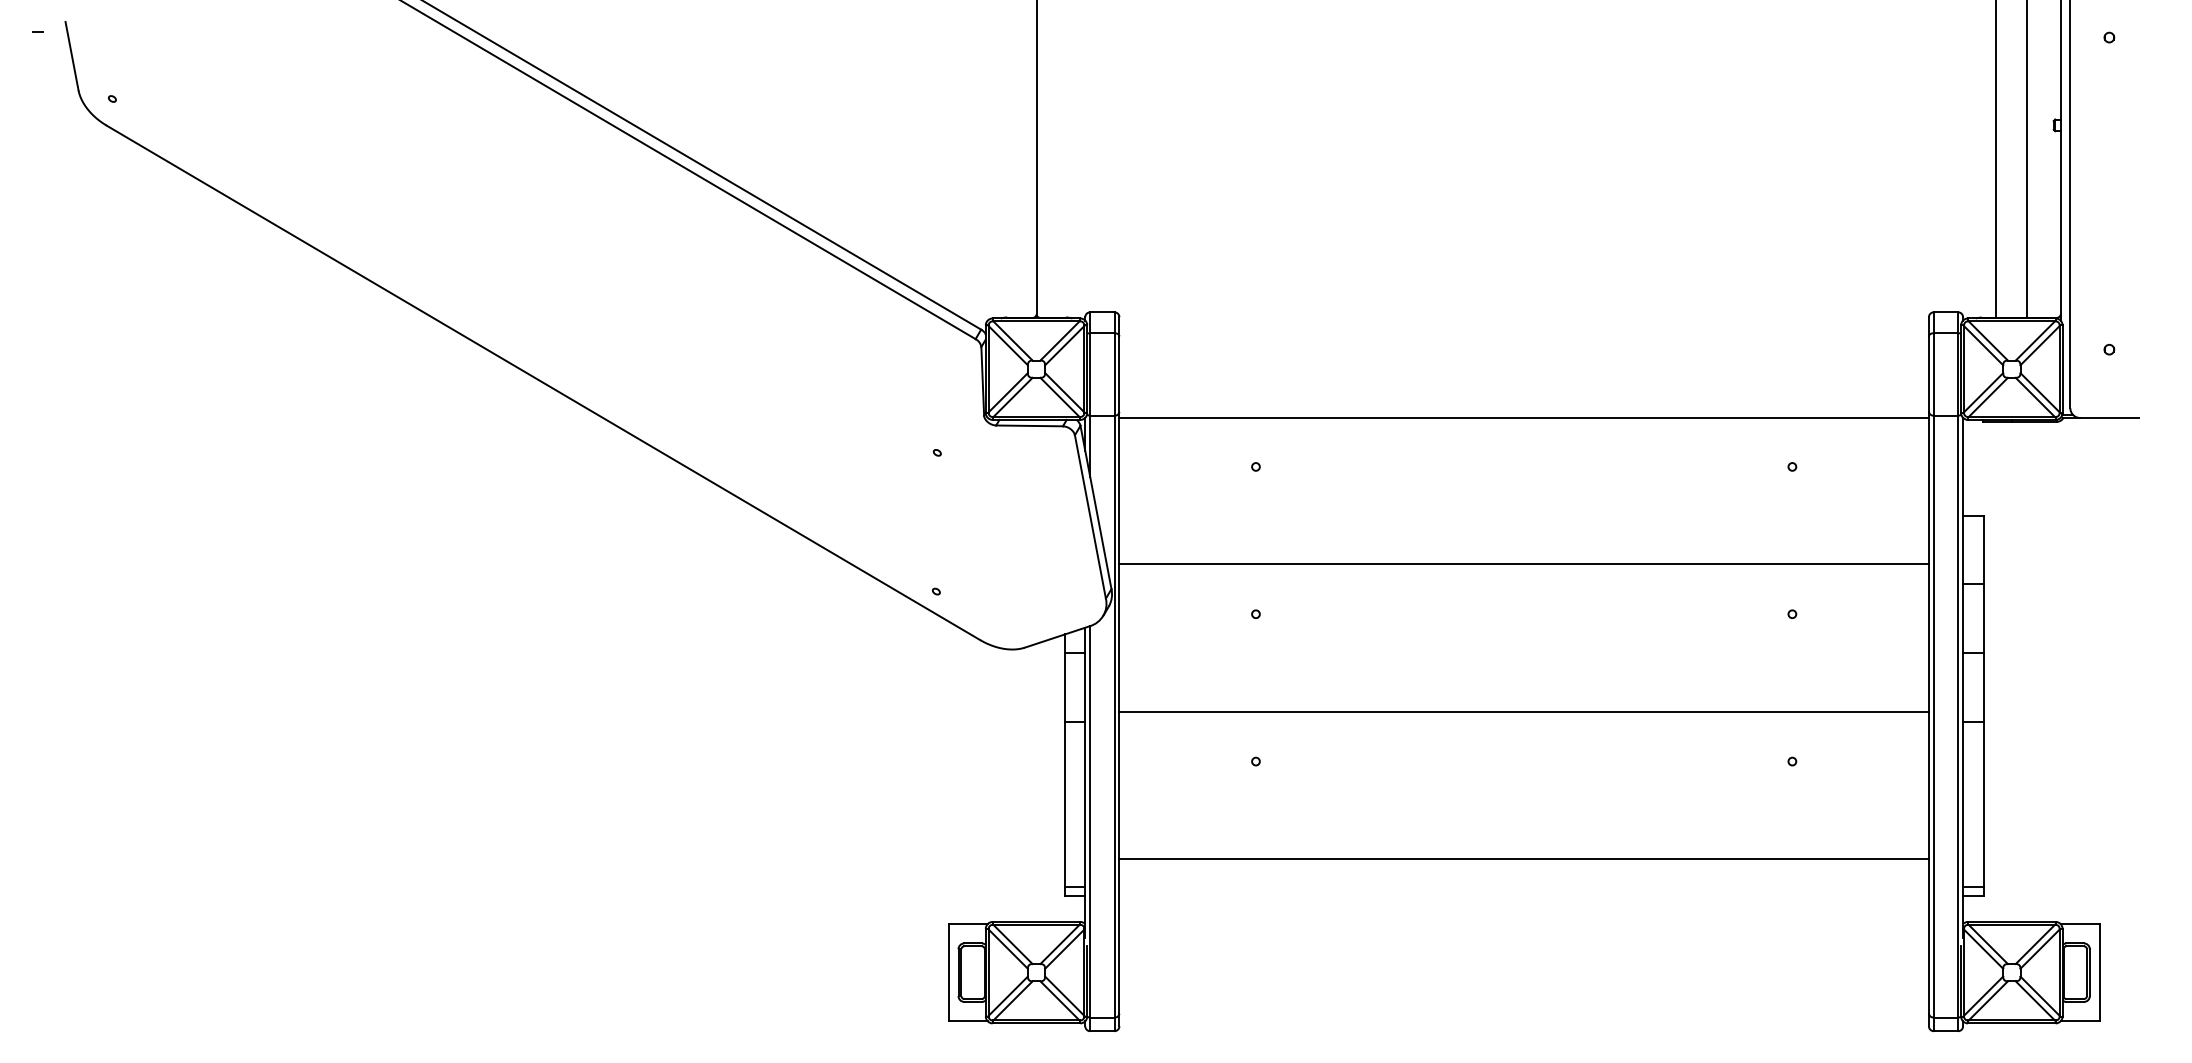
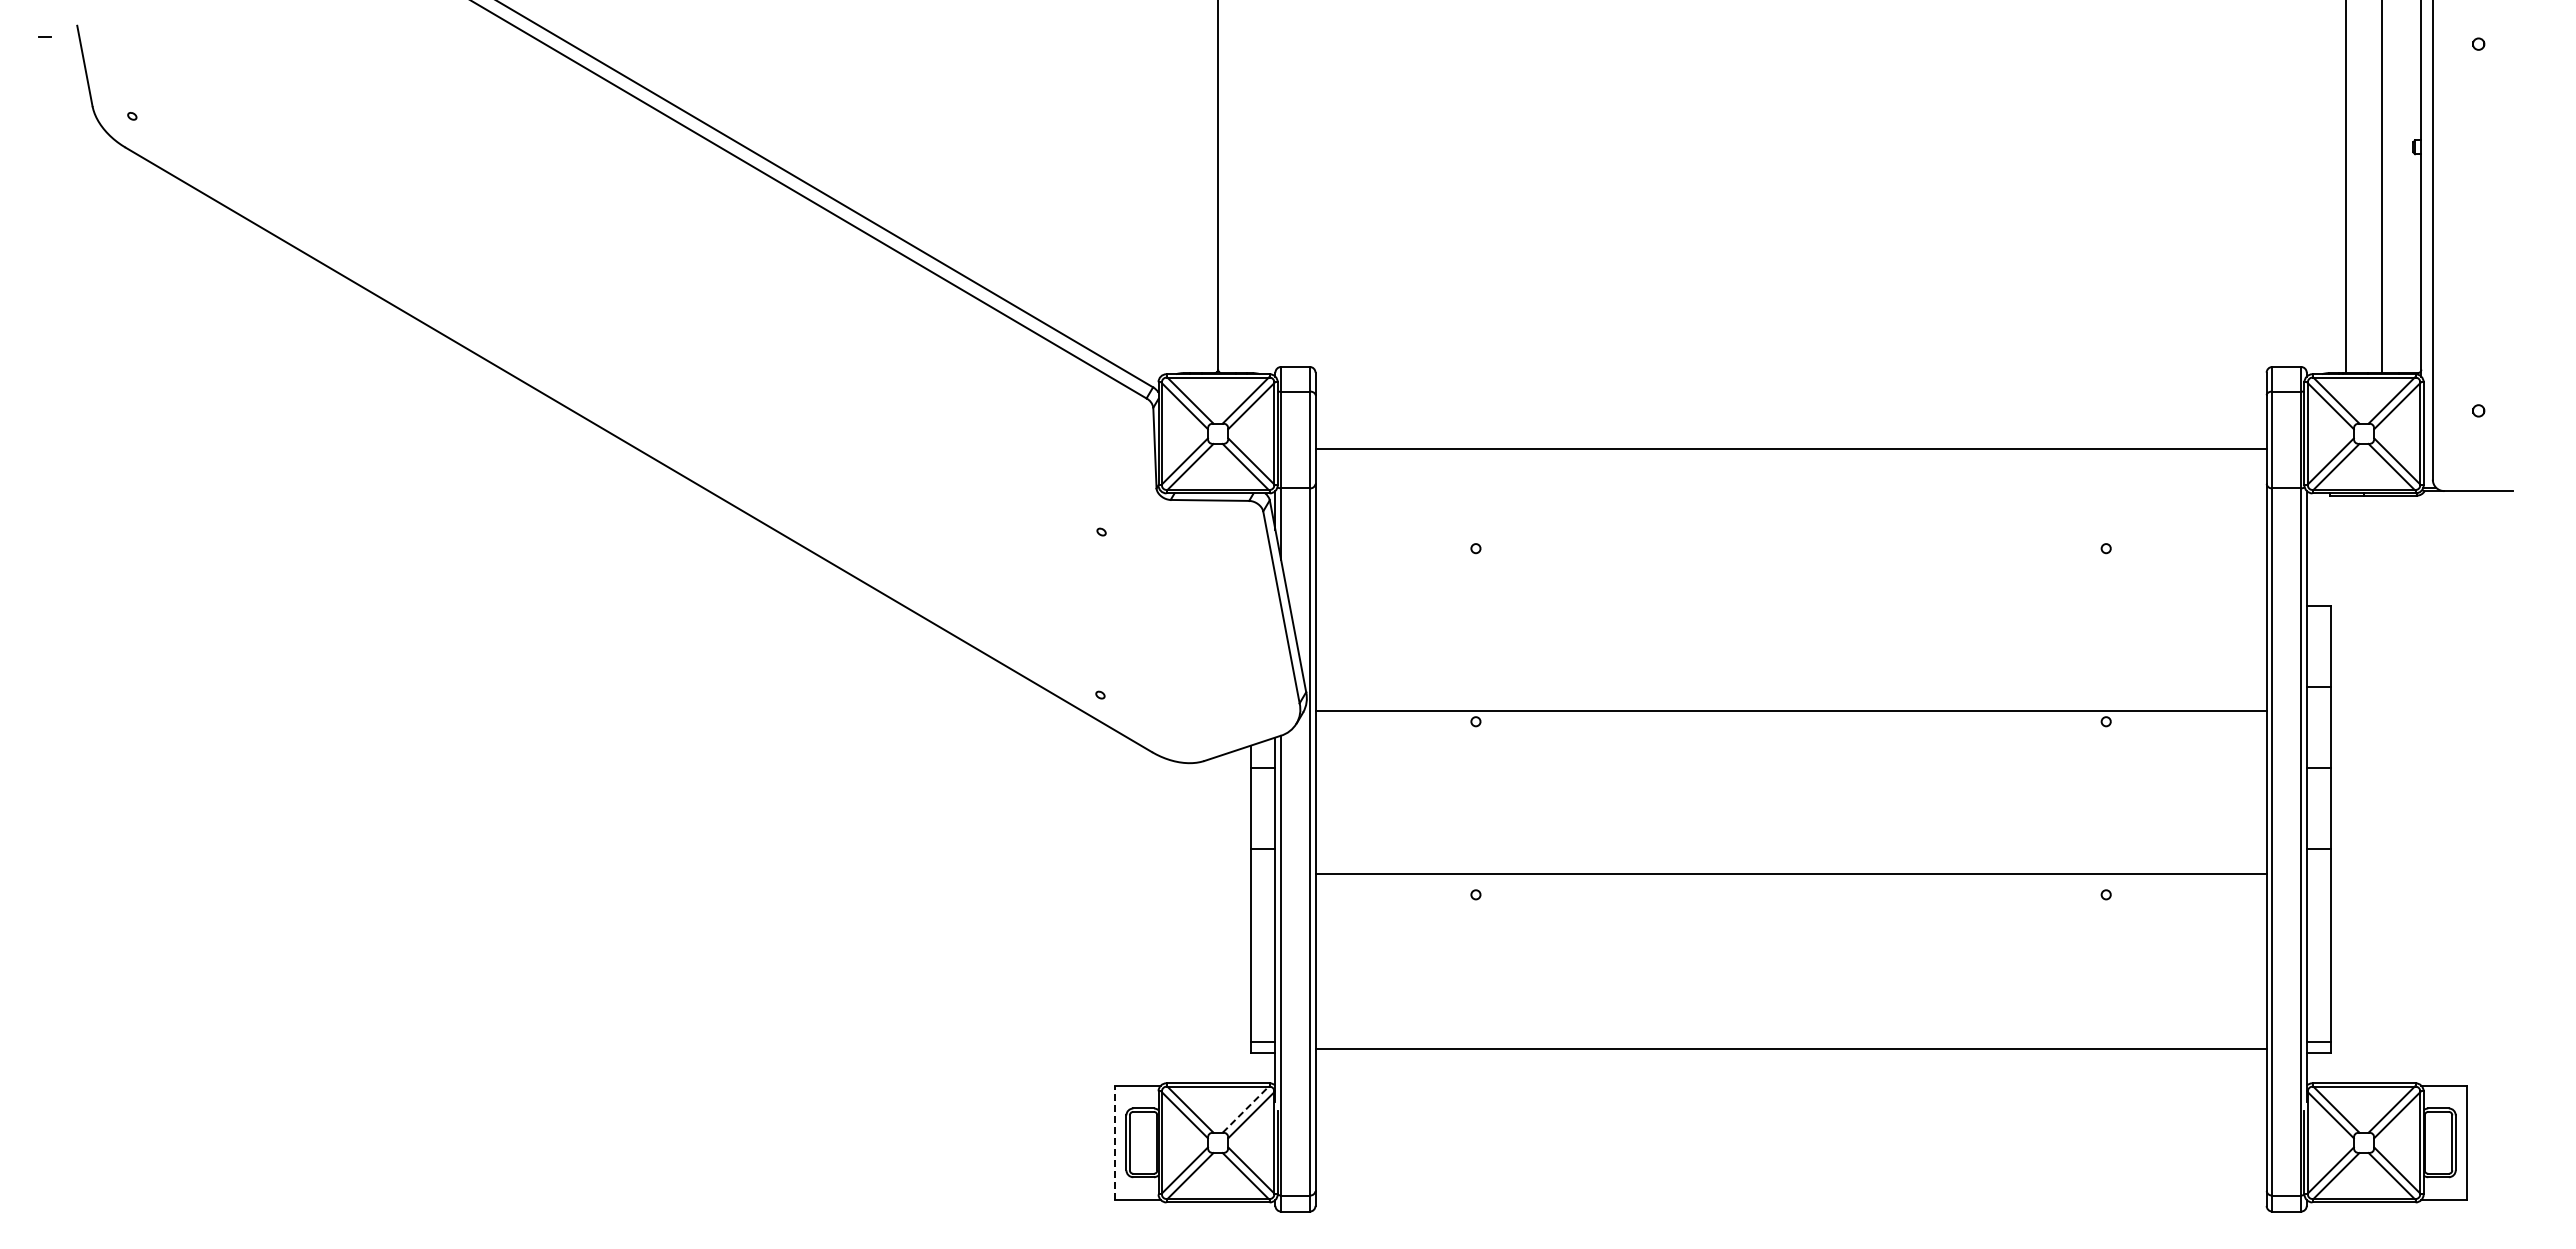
line: (1523, 418) -> (1790, 449), moved
line: (1523, 564) -> (1790, 711), moved
line: (1523, 711) -> (1790, 874), moved
line: (1523, 859) -> (1790, 1049), moved
line: (1060, 944) -> (1246, 1109), solid -> dashed
line: (948, 972) -> (1114, 1142), solid -> dashed

